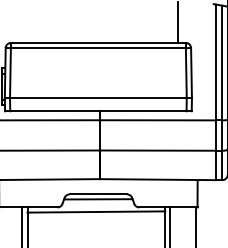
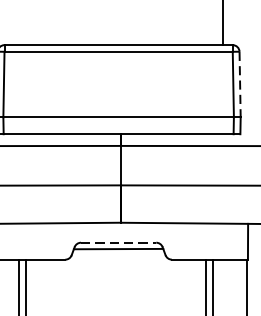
line: (191, 73) -> (240, 84), solid -> dashed
line: (98, 194) -> (118, 242), solid -> dashed
line: (96, 211) -> (116, 264), removed

